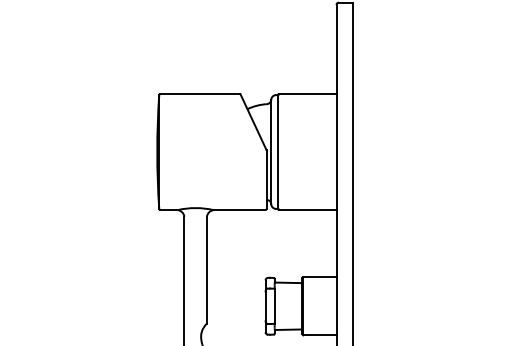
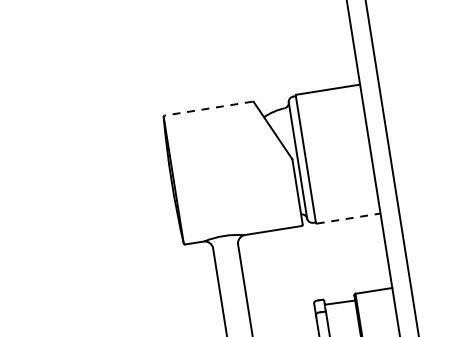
line: (200, 93) -> (209, 108), solid -> dashed
line: (307, 210) -> (348, 219), solid -> dashed

